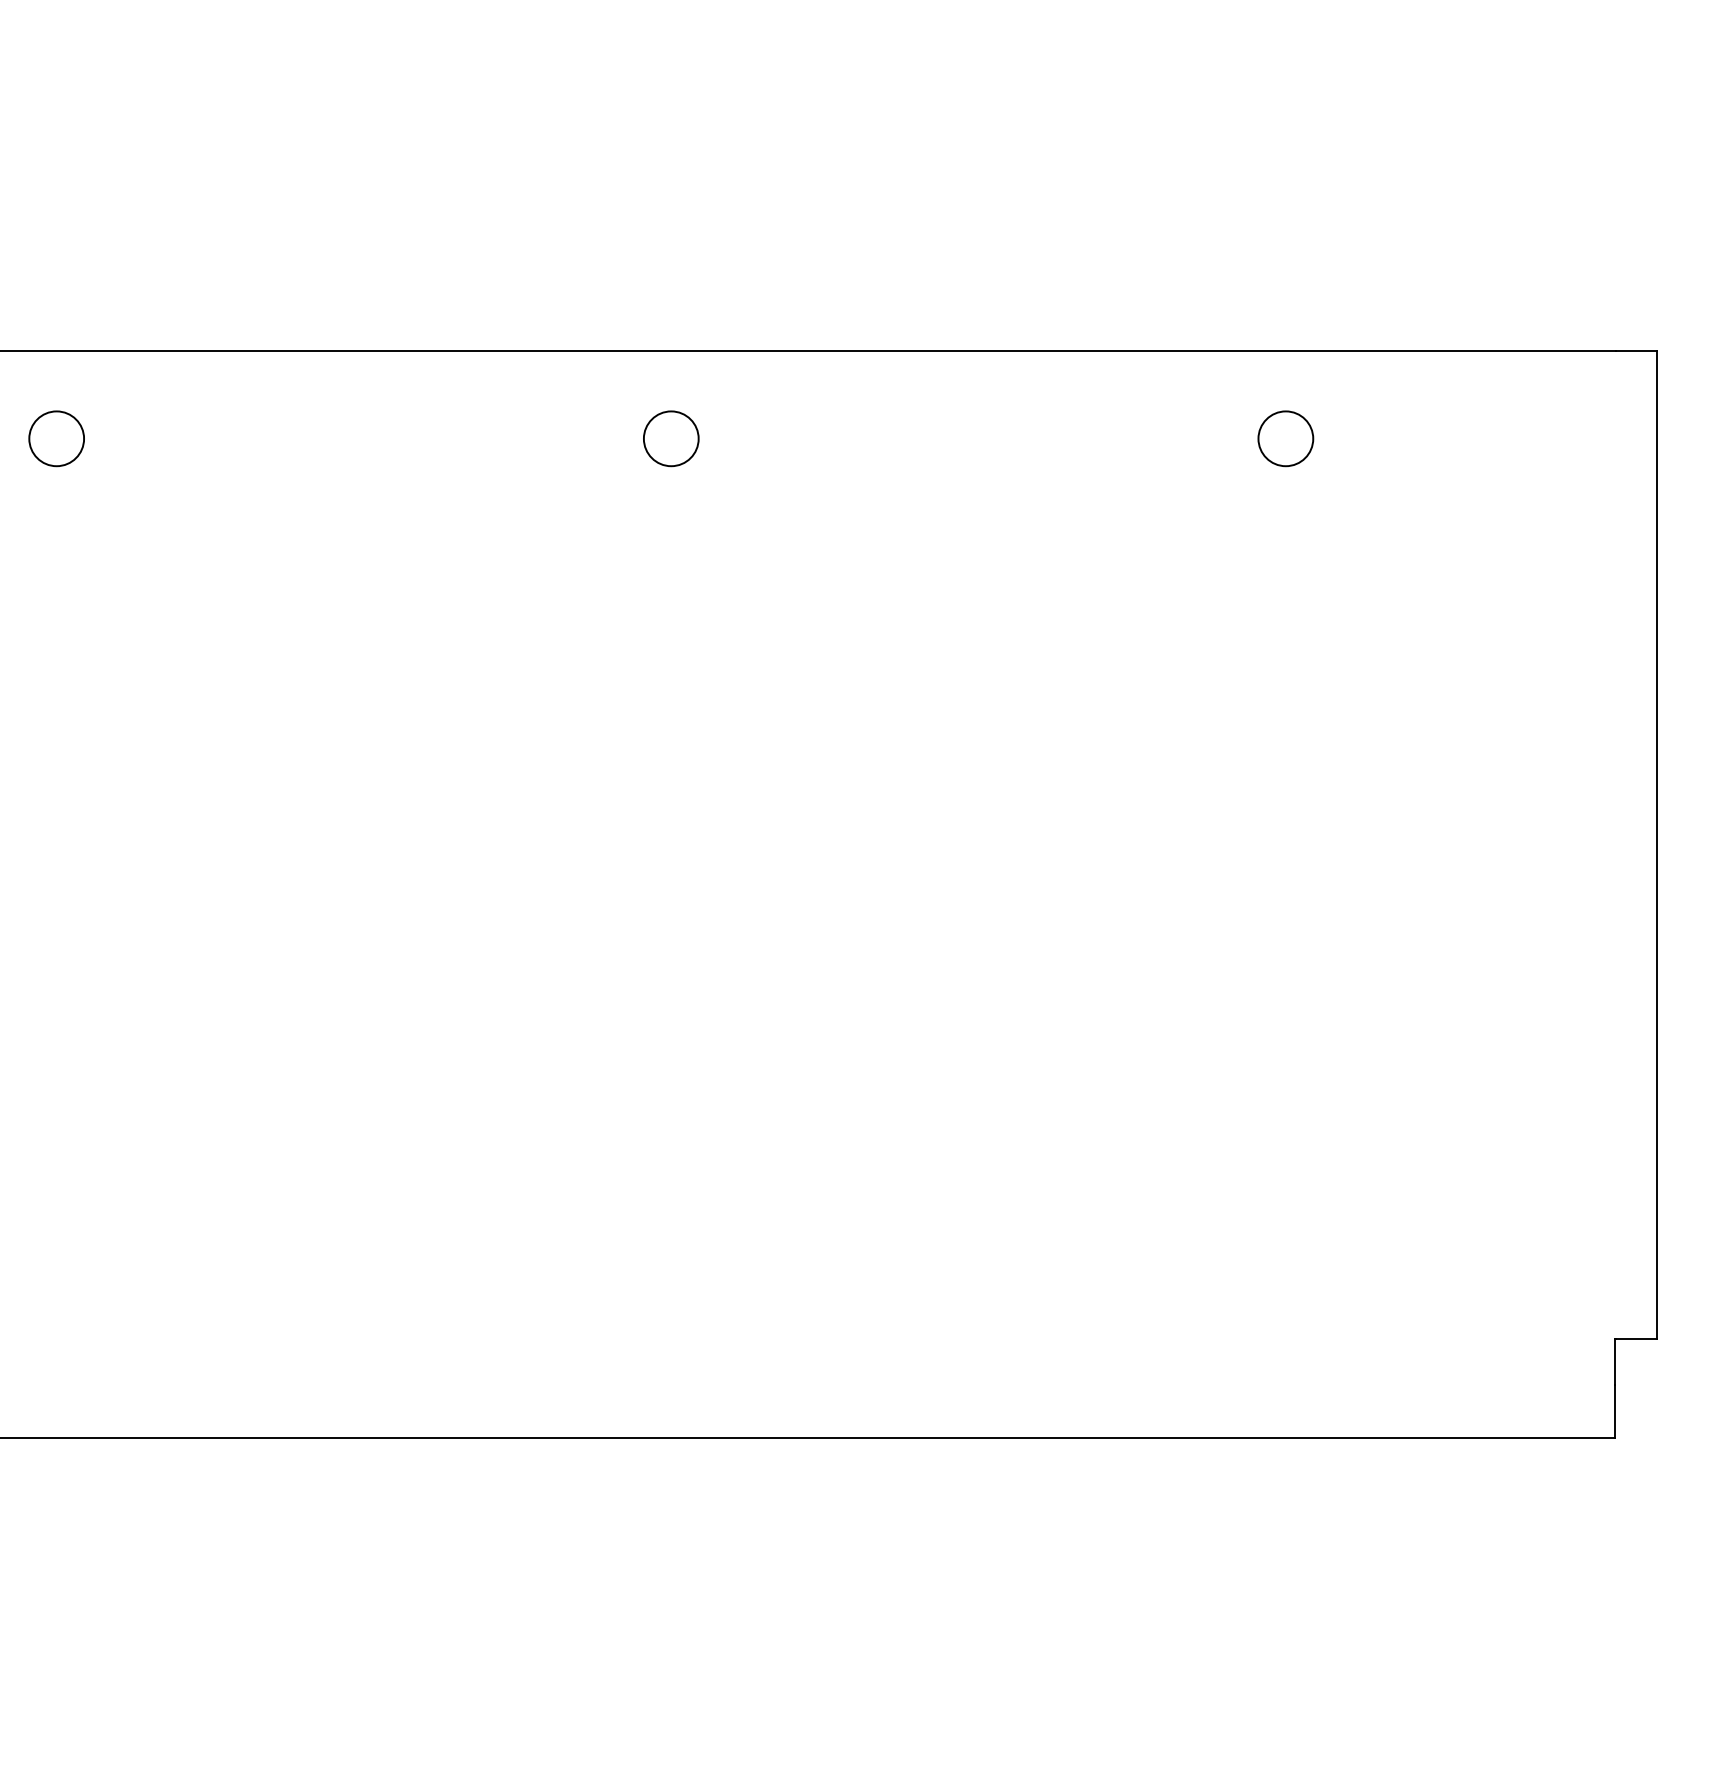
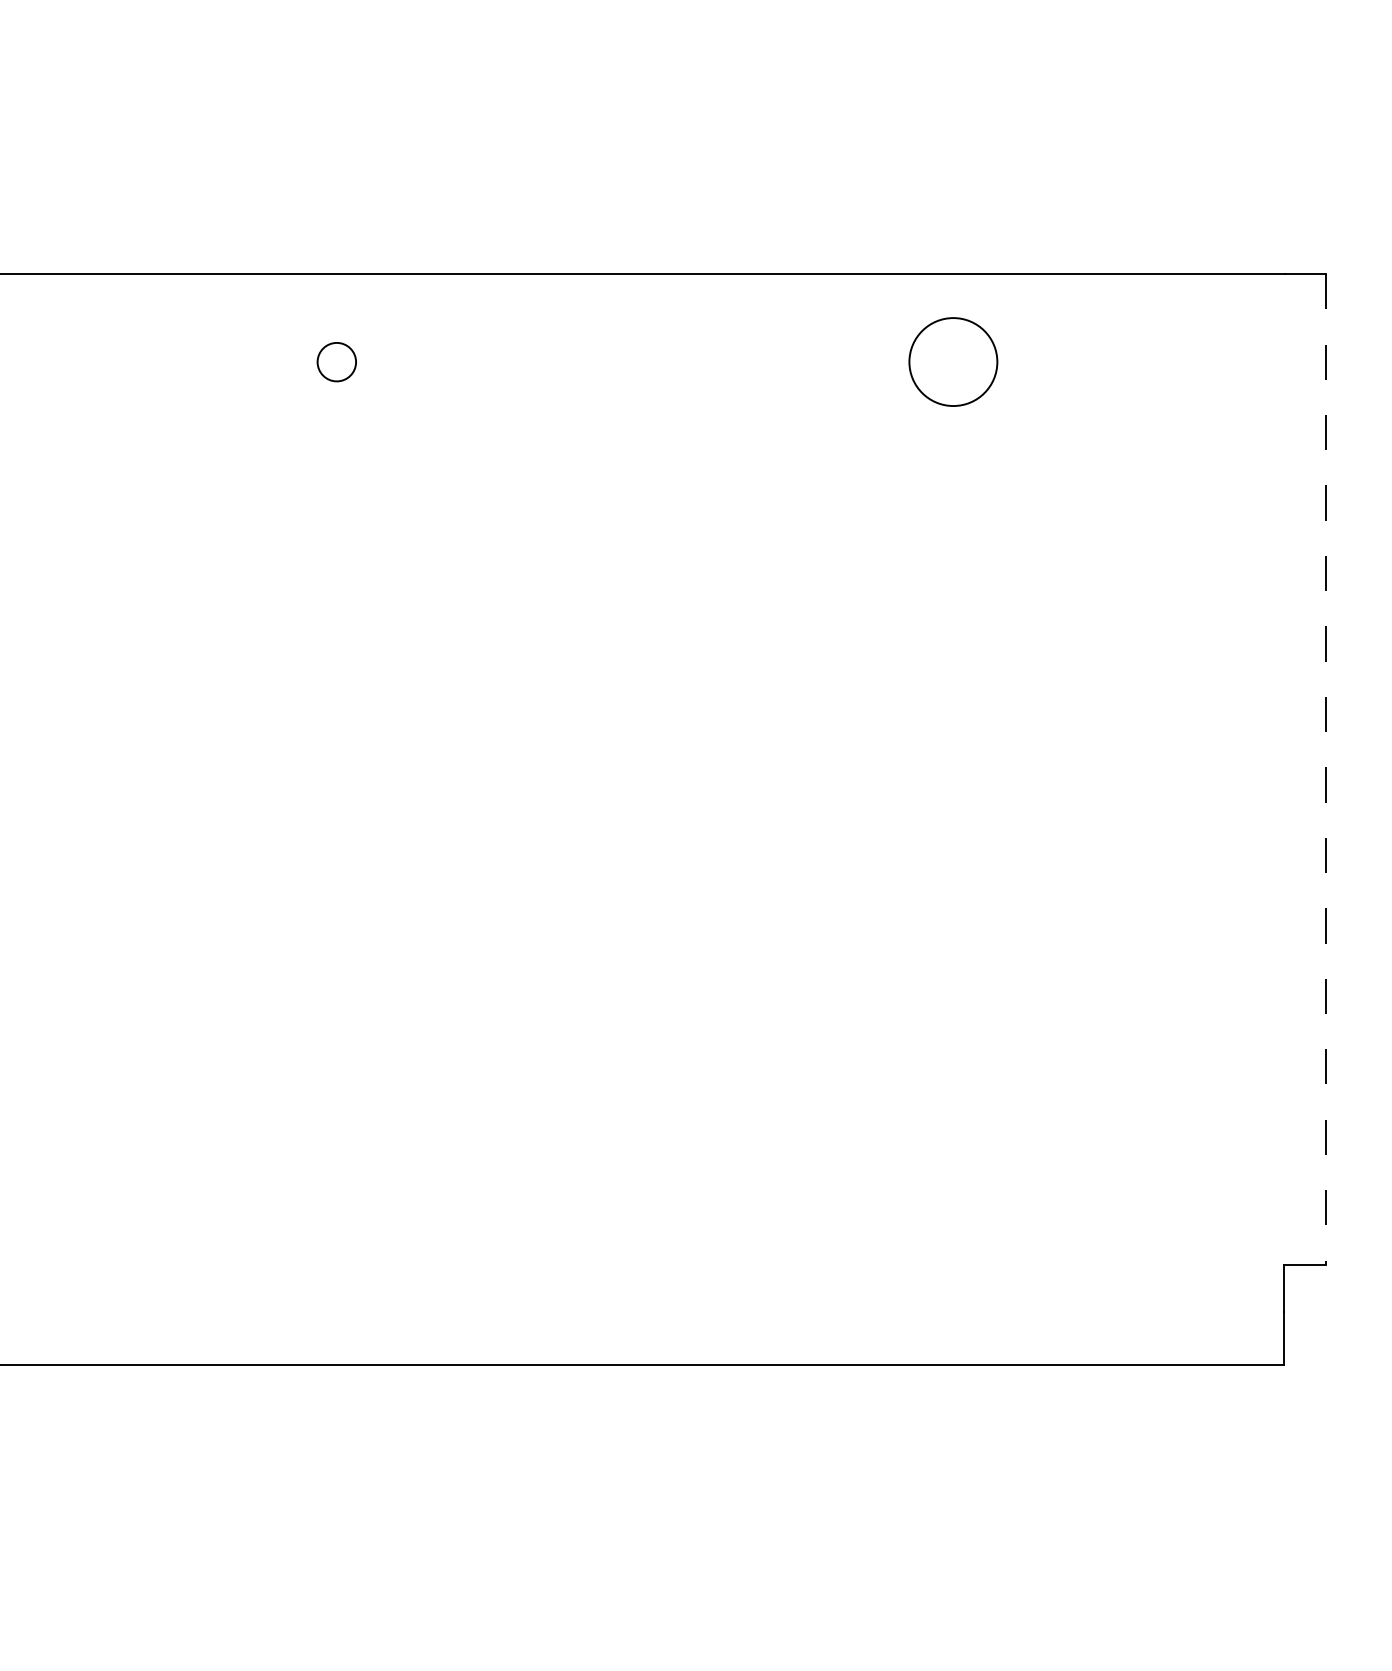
circle: (670, 438) -> (336, 361), size x0.7
circle: (1285, 438) -> (953, 361), size x1.6
line: (1657, 844) -> (1326, 769), solid -> dashed

